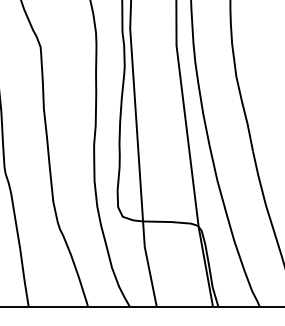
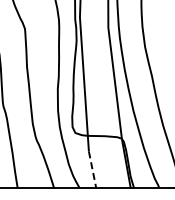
line: (150, 276) -> (92, 169), solid -> dashed

